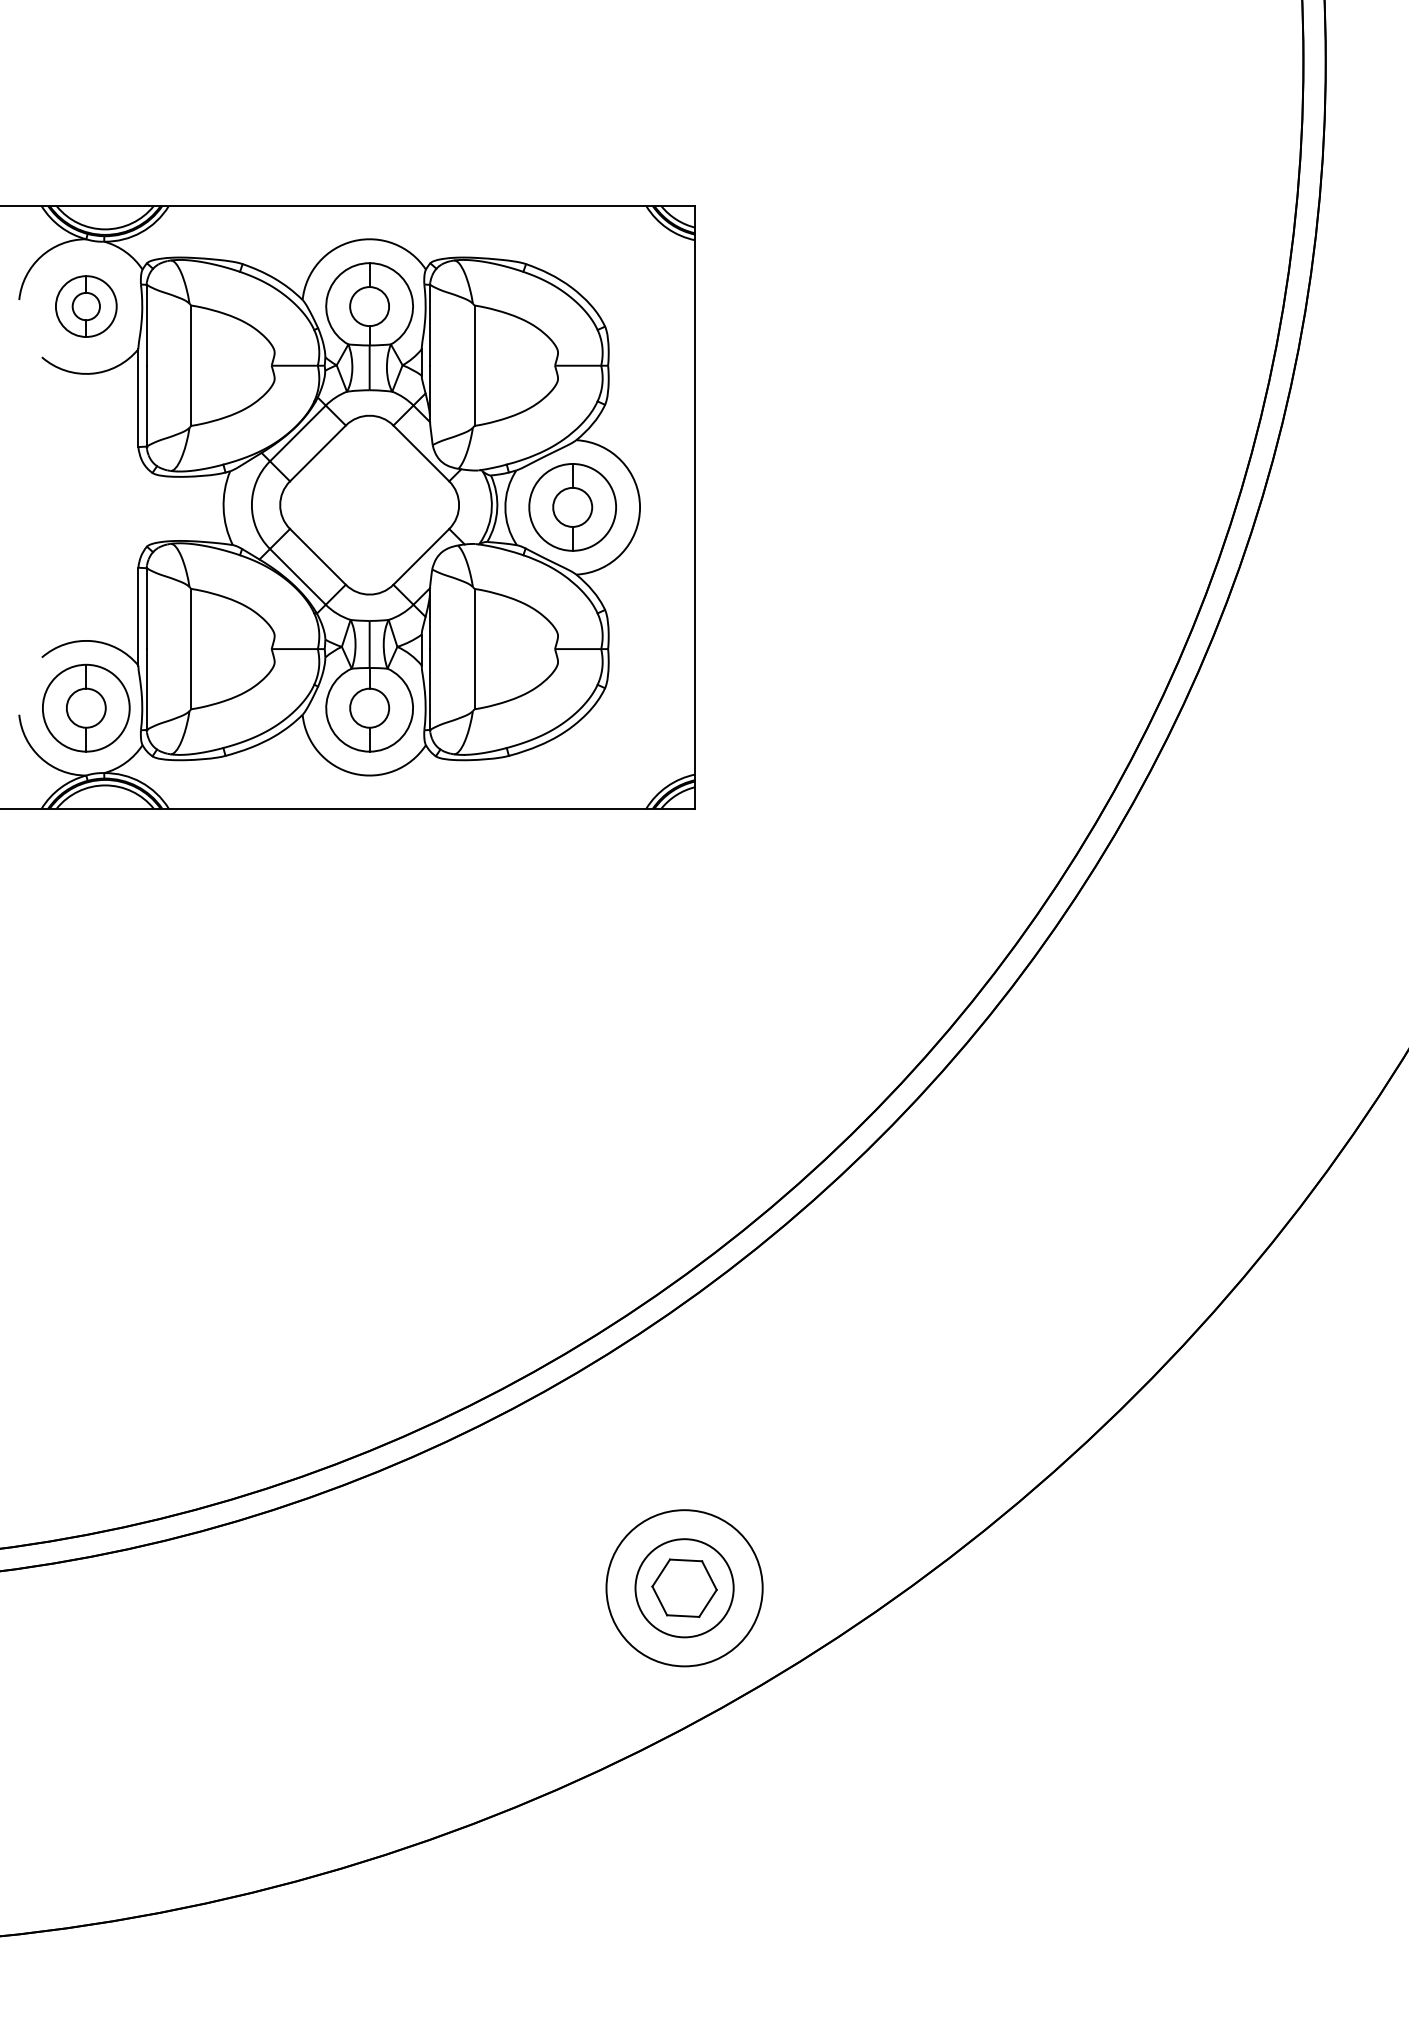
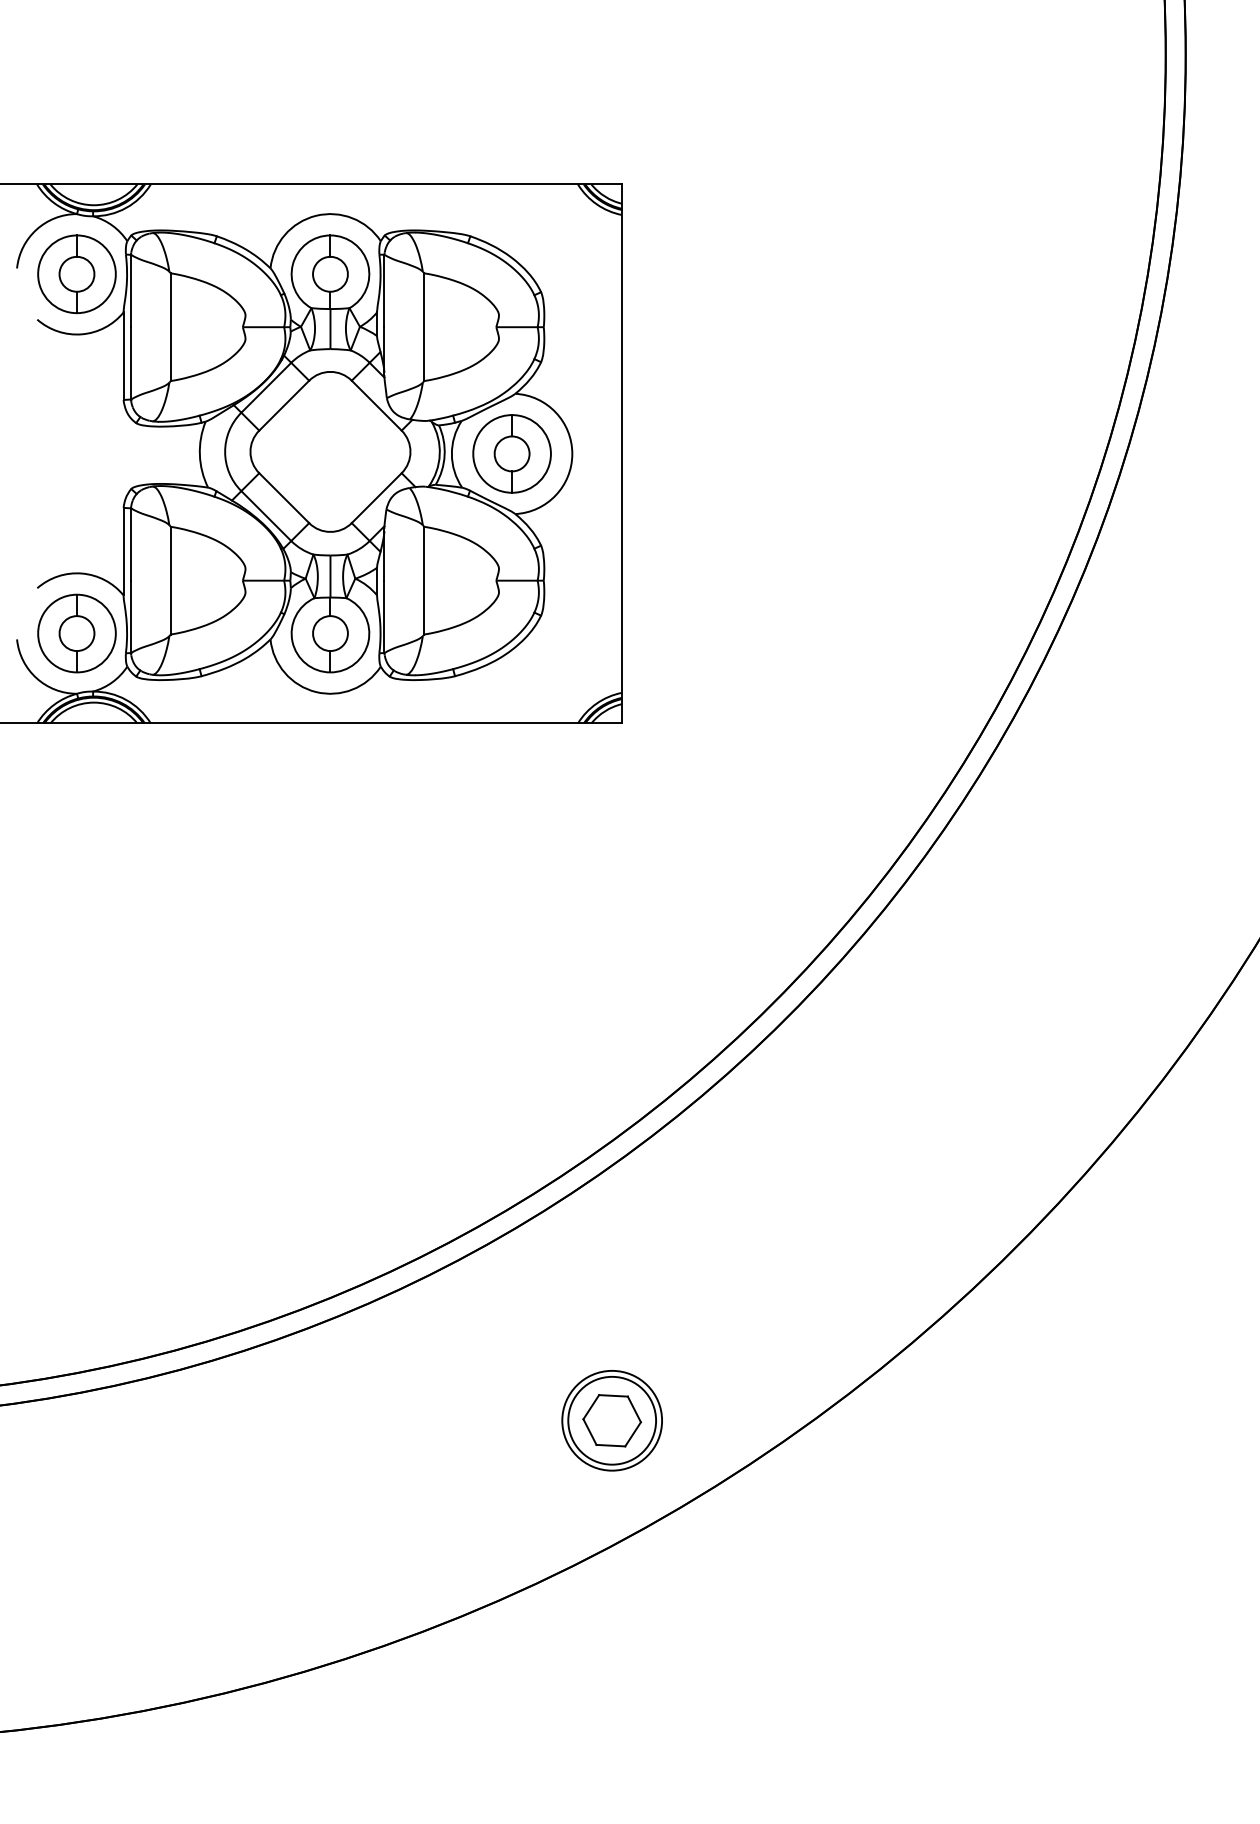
part: (86, 306) -> (77, 274), size x1.43
circle: (684, 1588) -> (612, 1420), size x0.71

